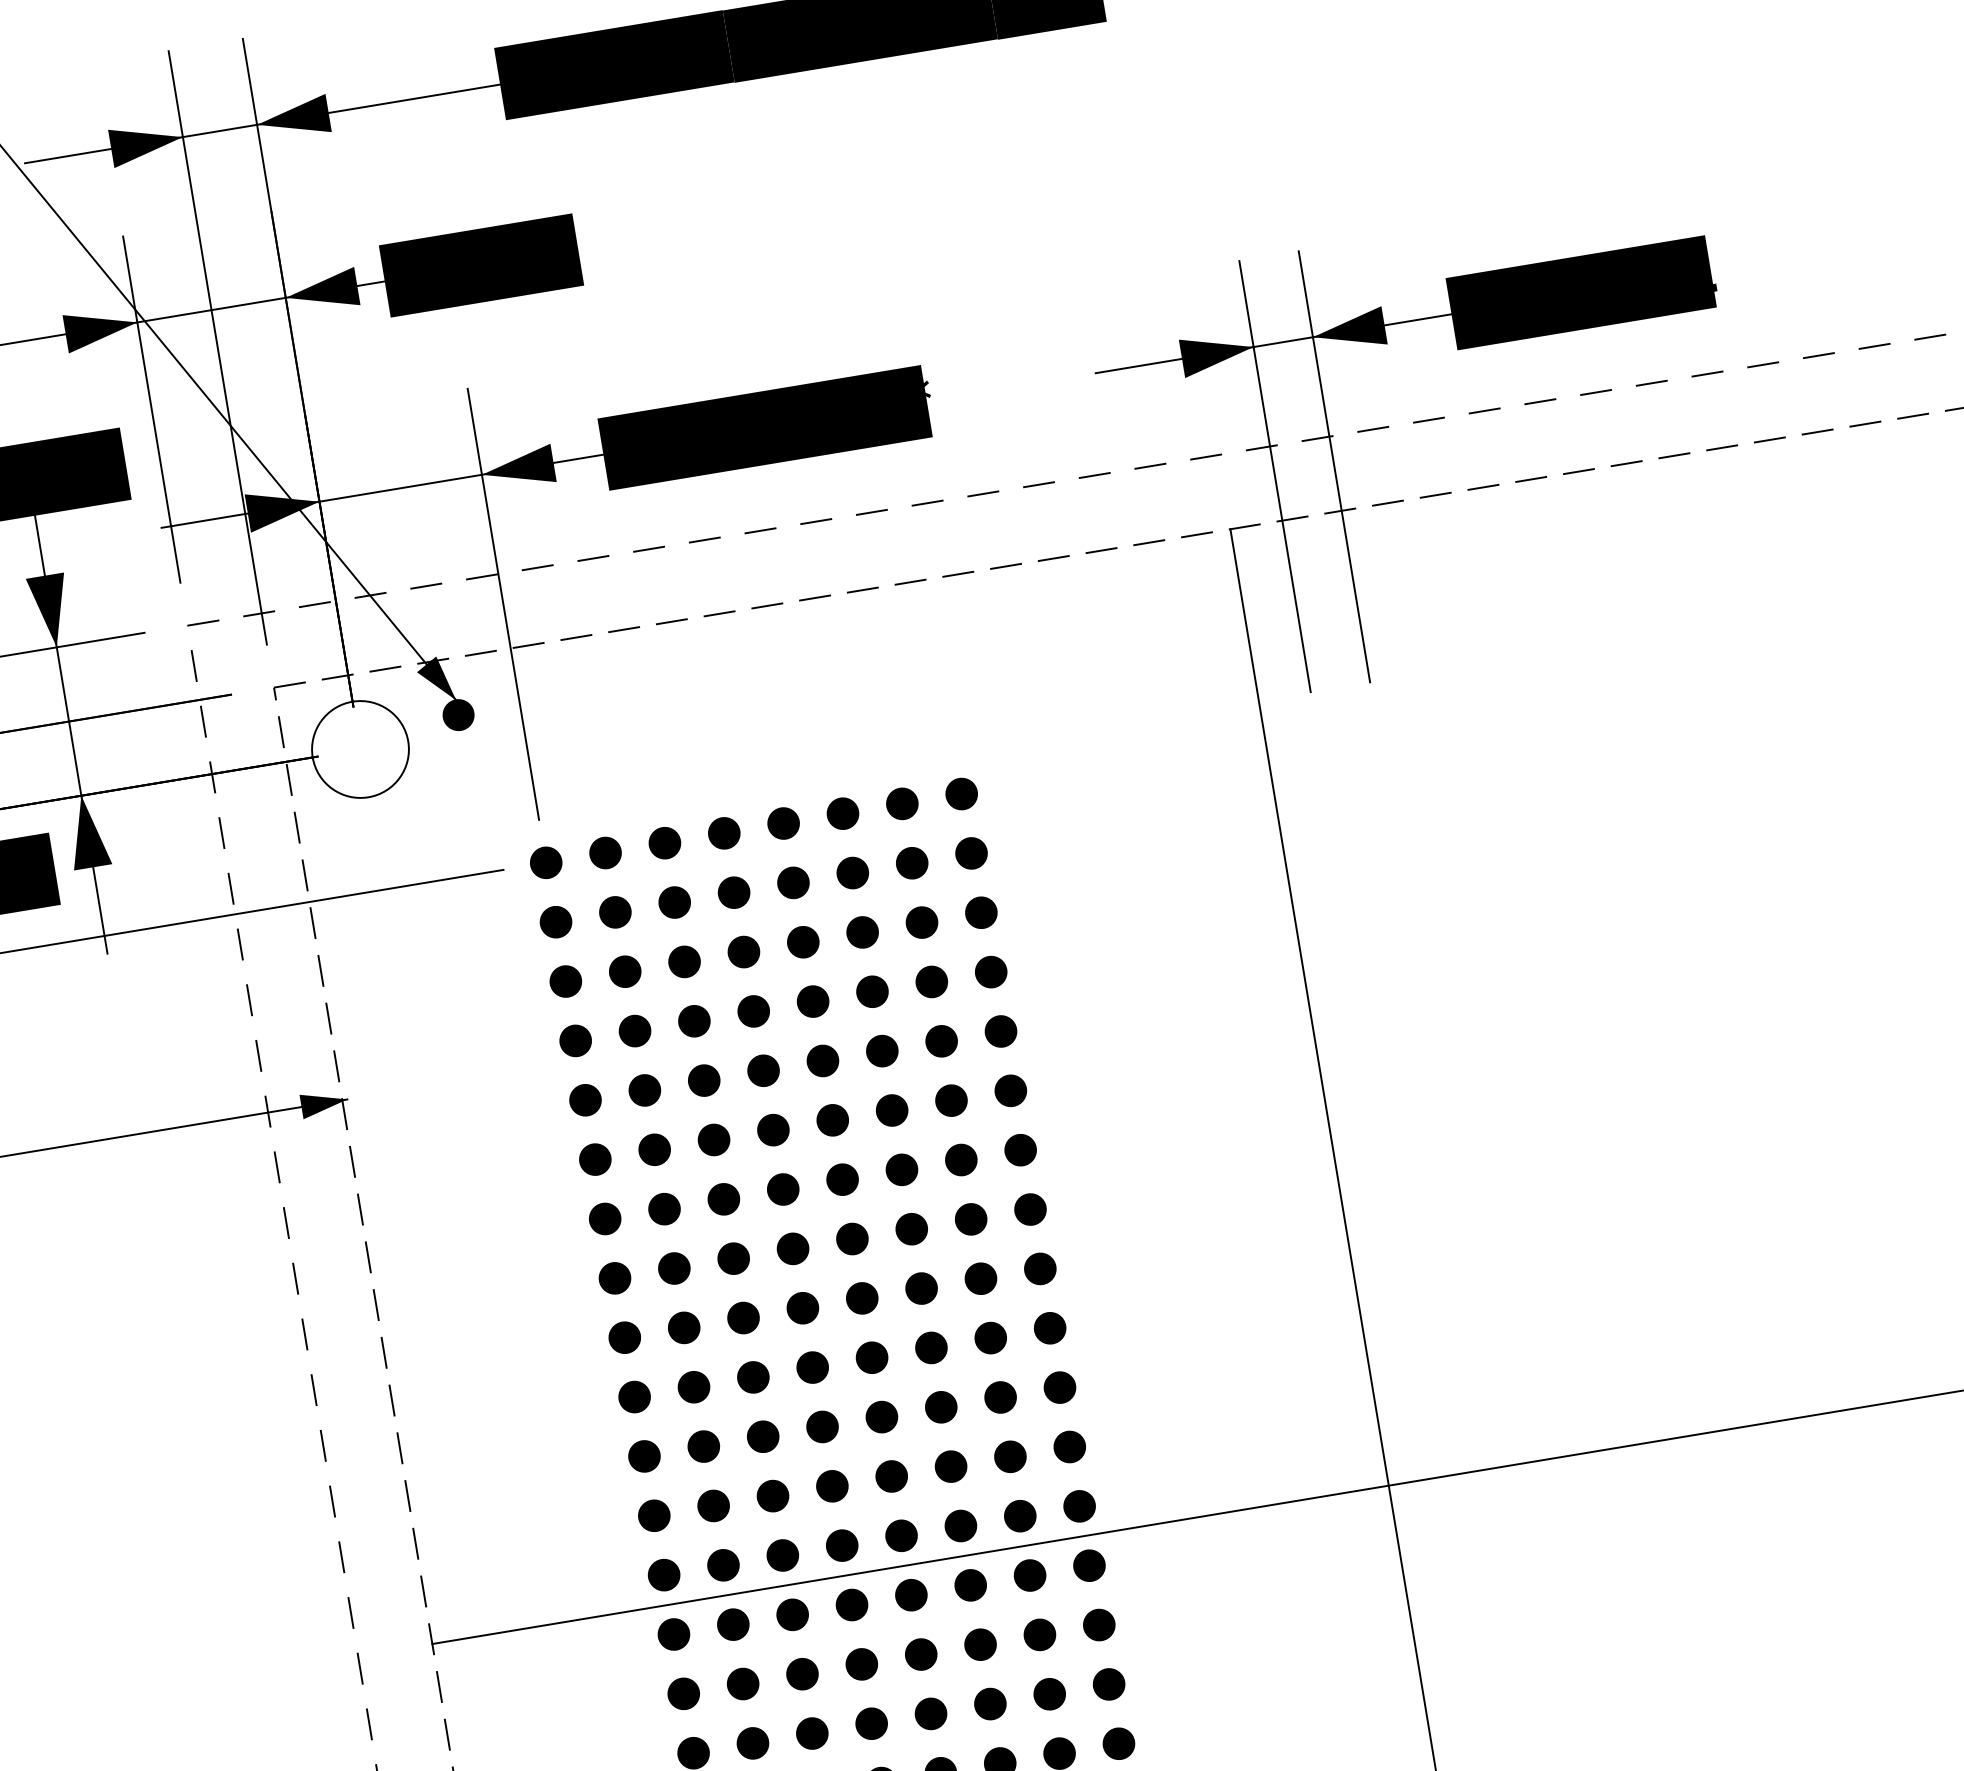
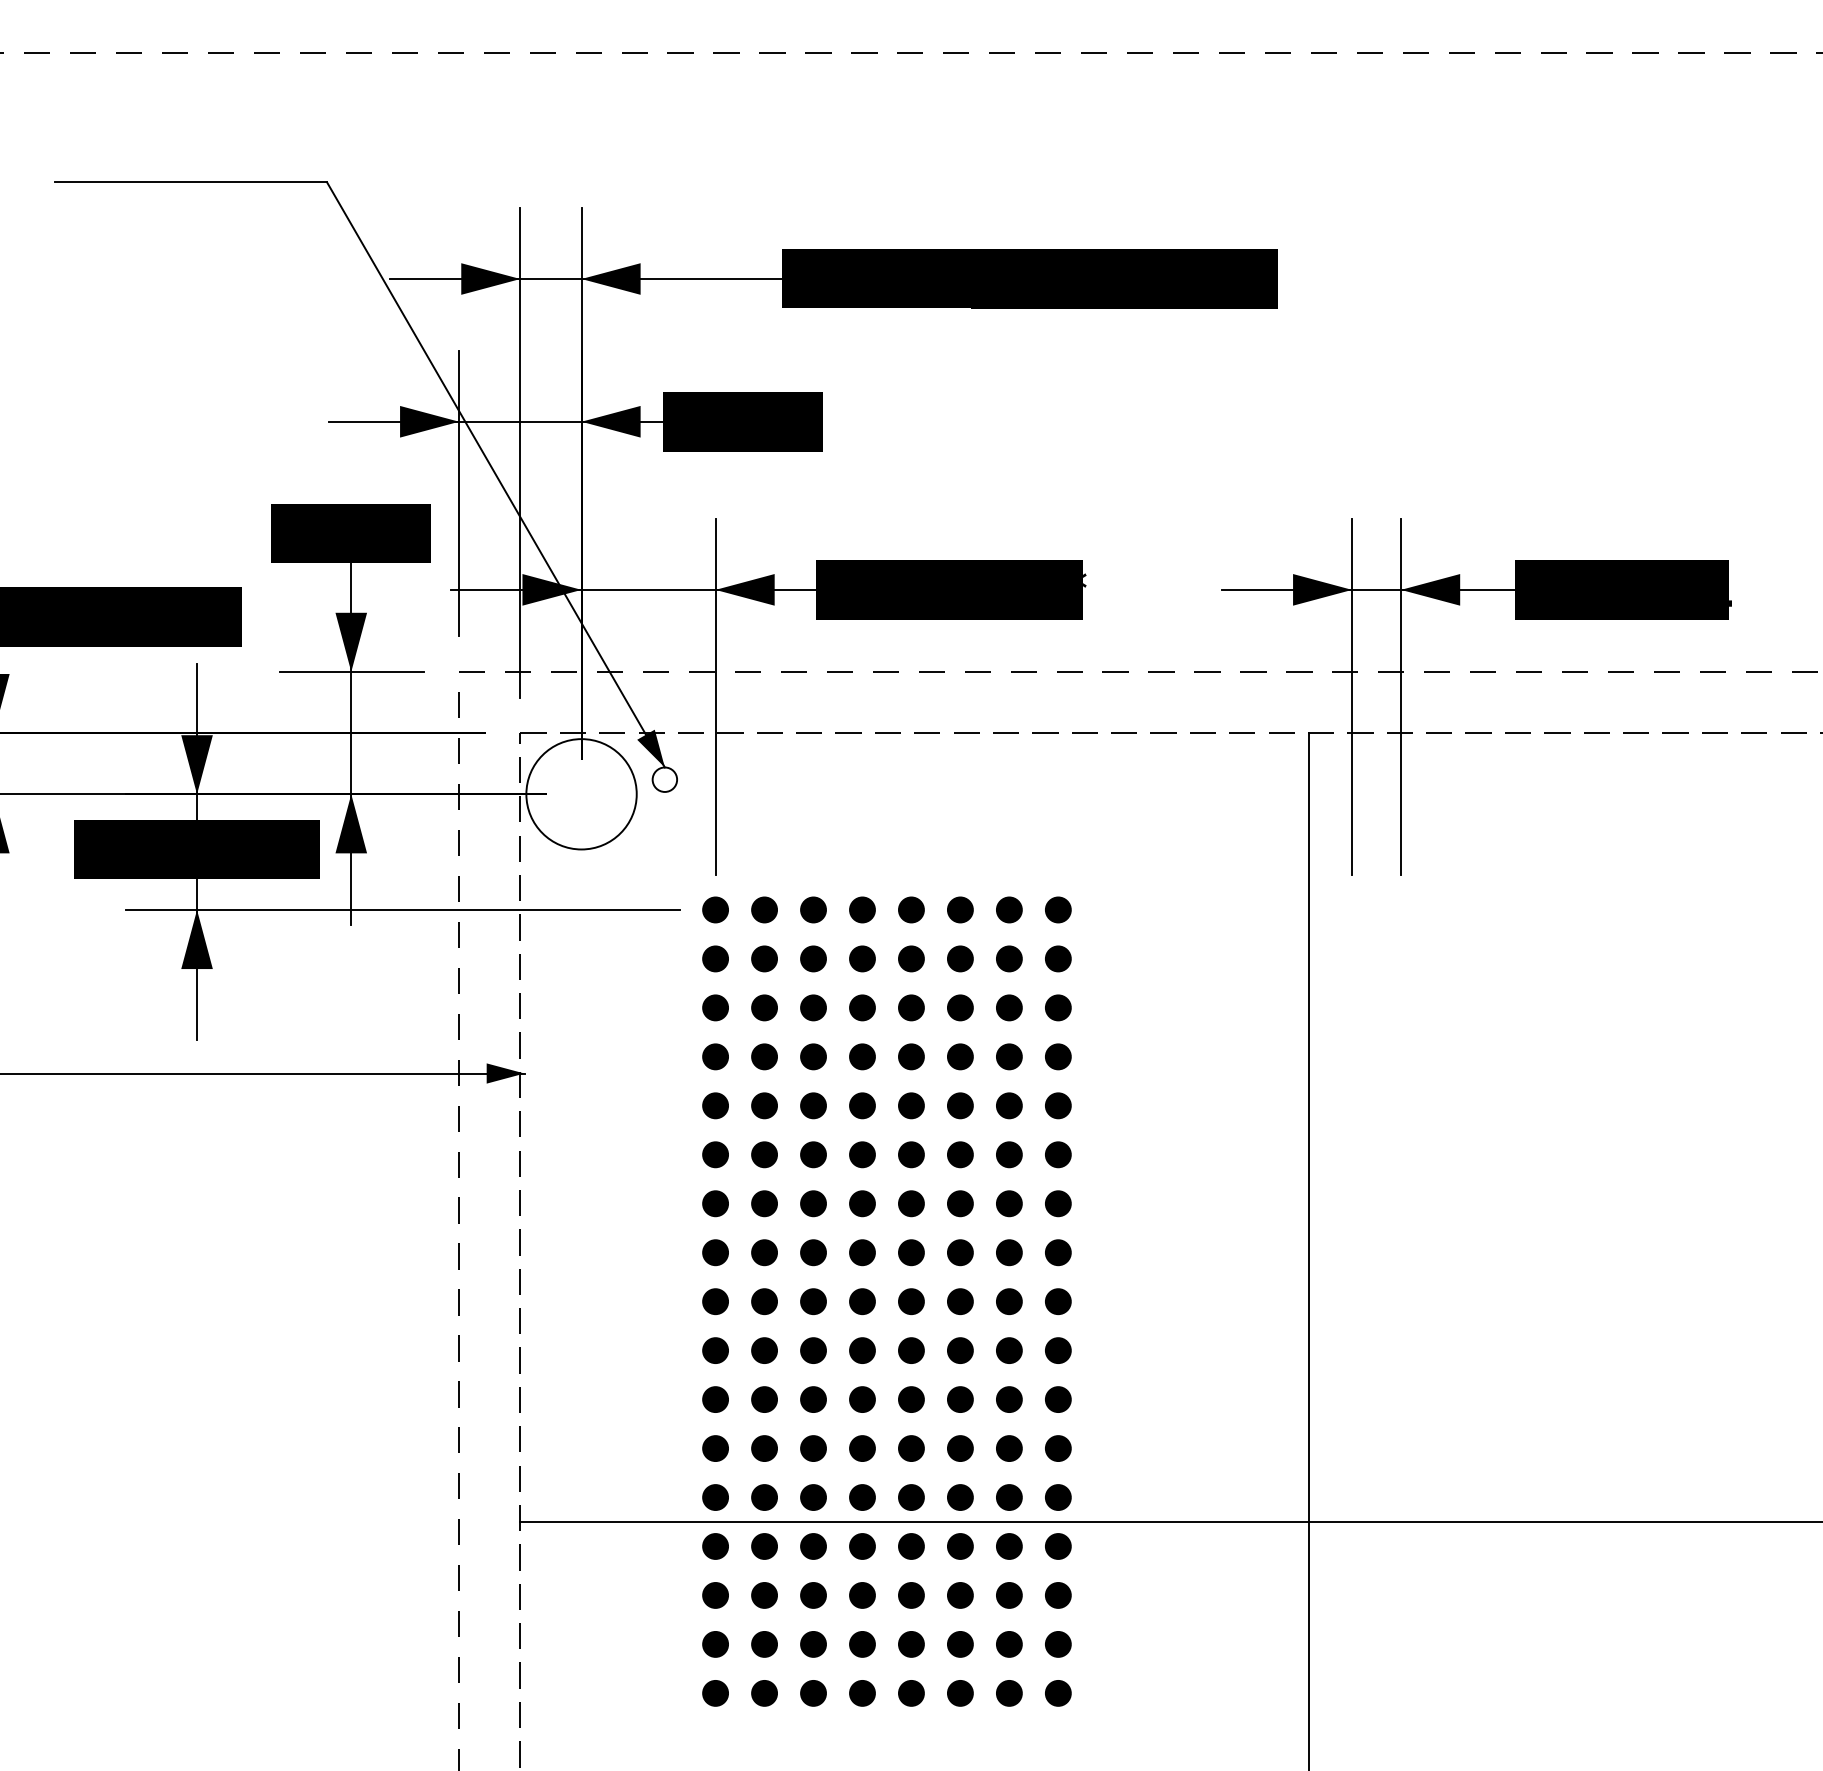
fill: (458, 714) -> (664, 779), removed
circle: (360, 748) -> (581, 793), size x1.4

